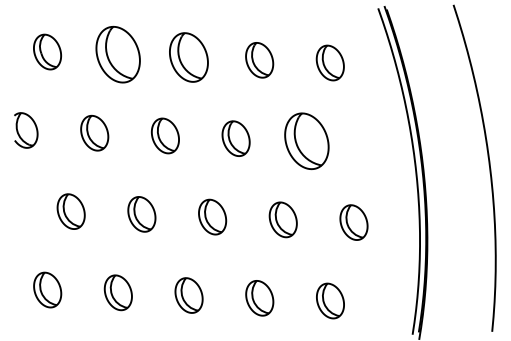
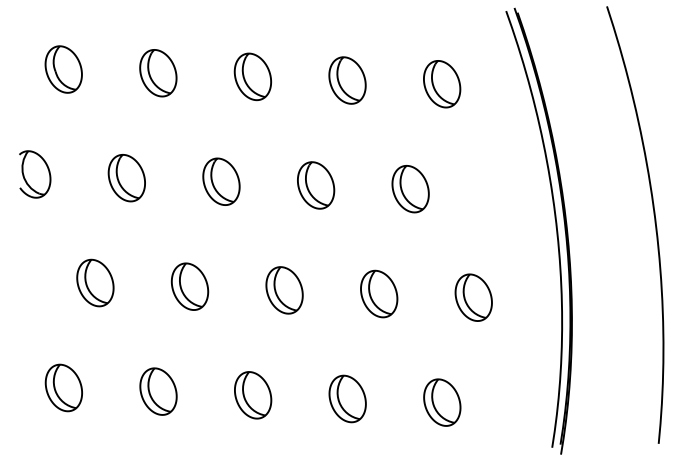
part: (118, 55) -> (158, 73), size x0.62
part: (188, 57) -> (252, 76), size x0.71
part: (306, 141) -> (410, 189), size x0.62

